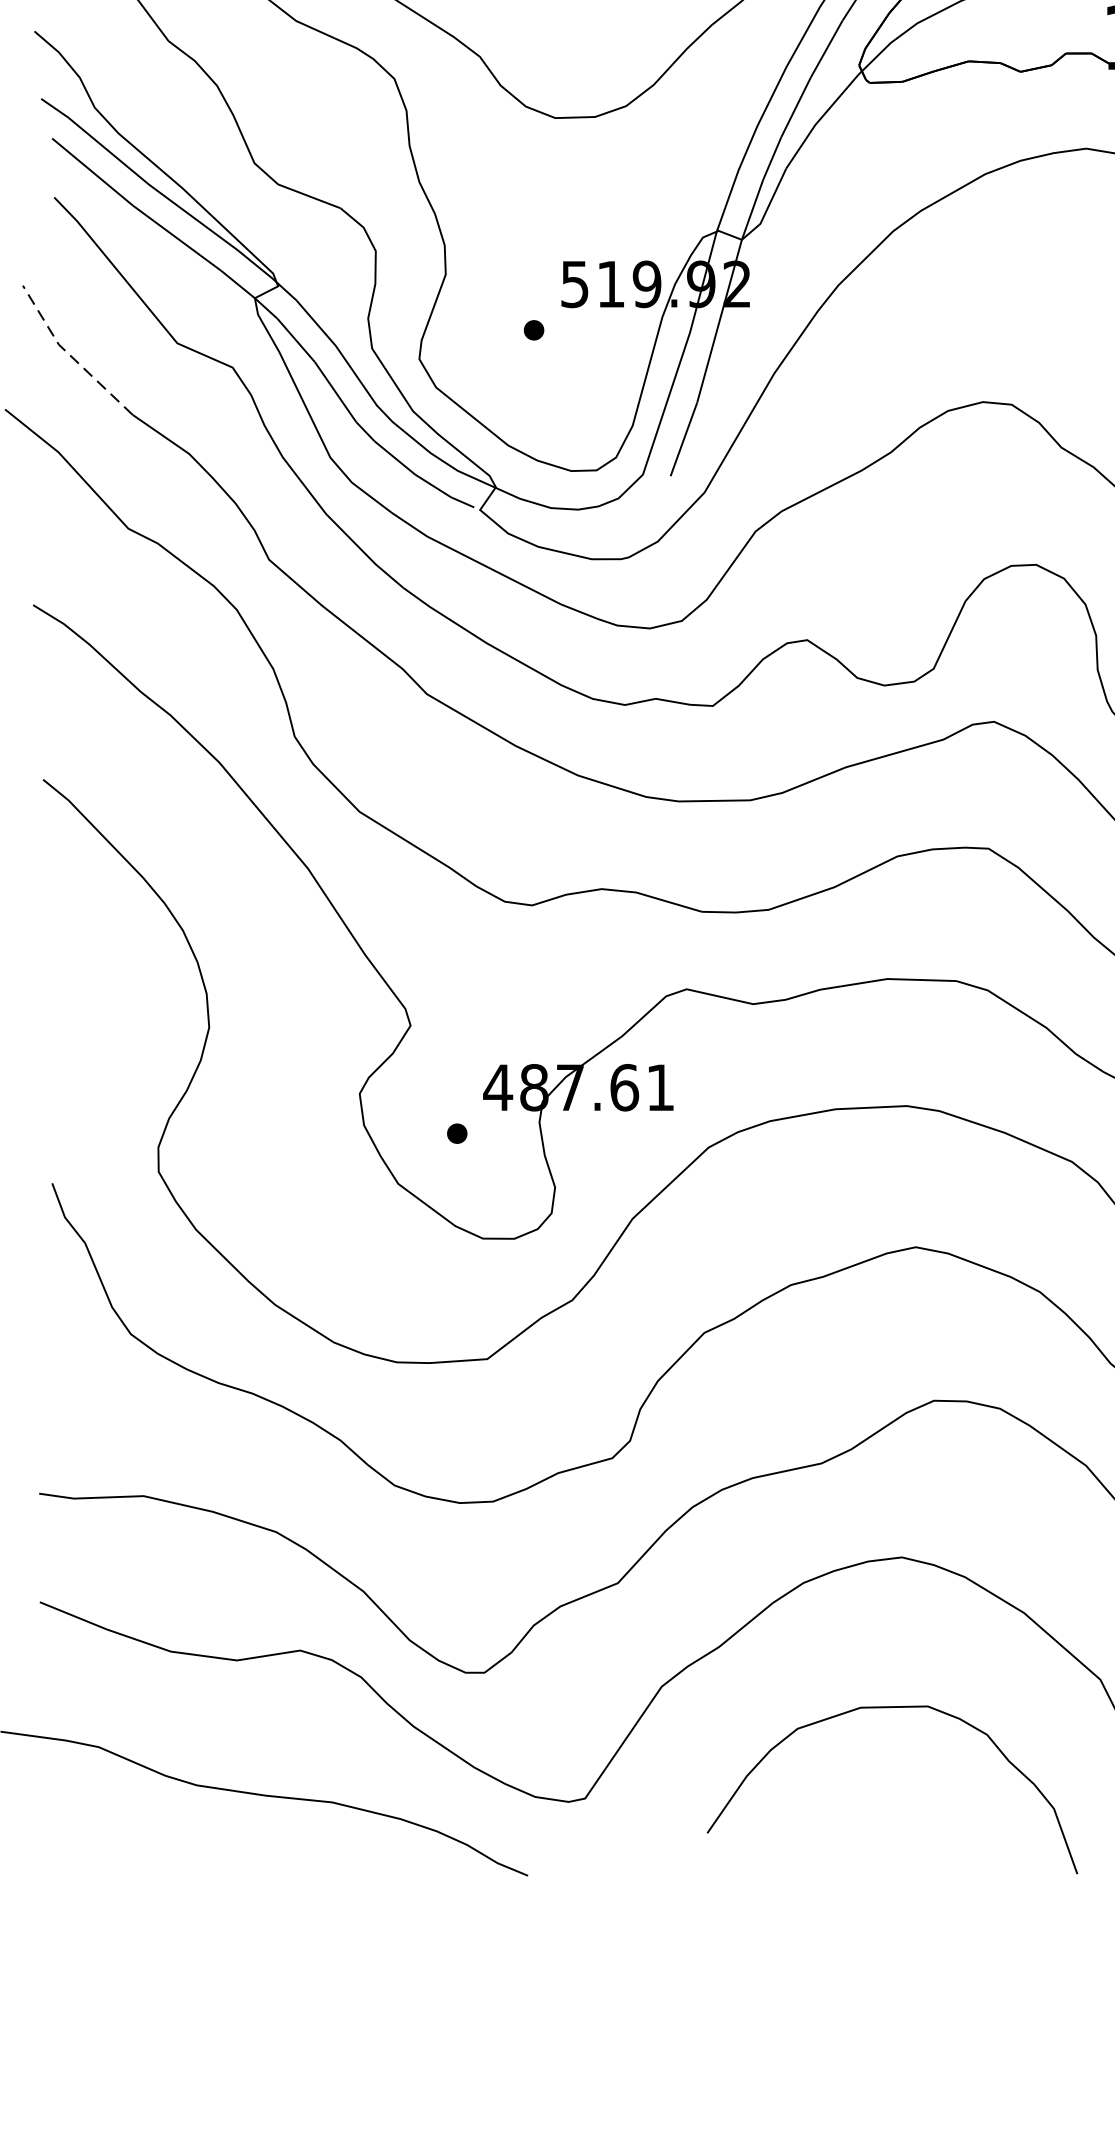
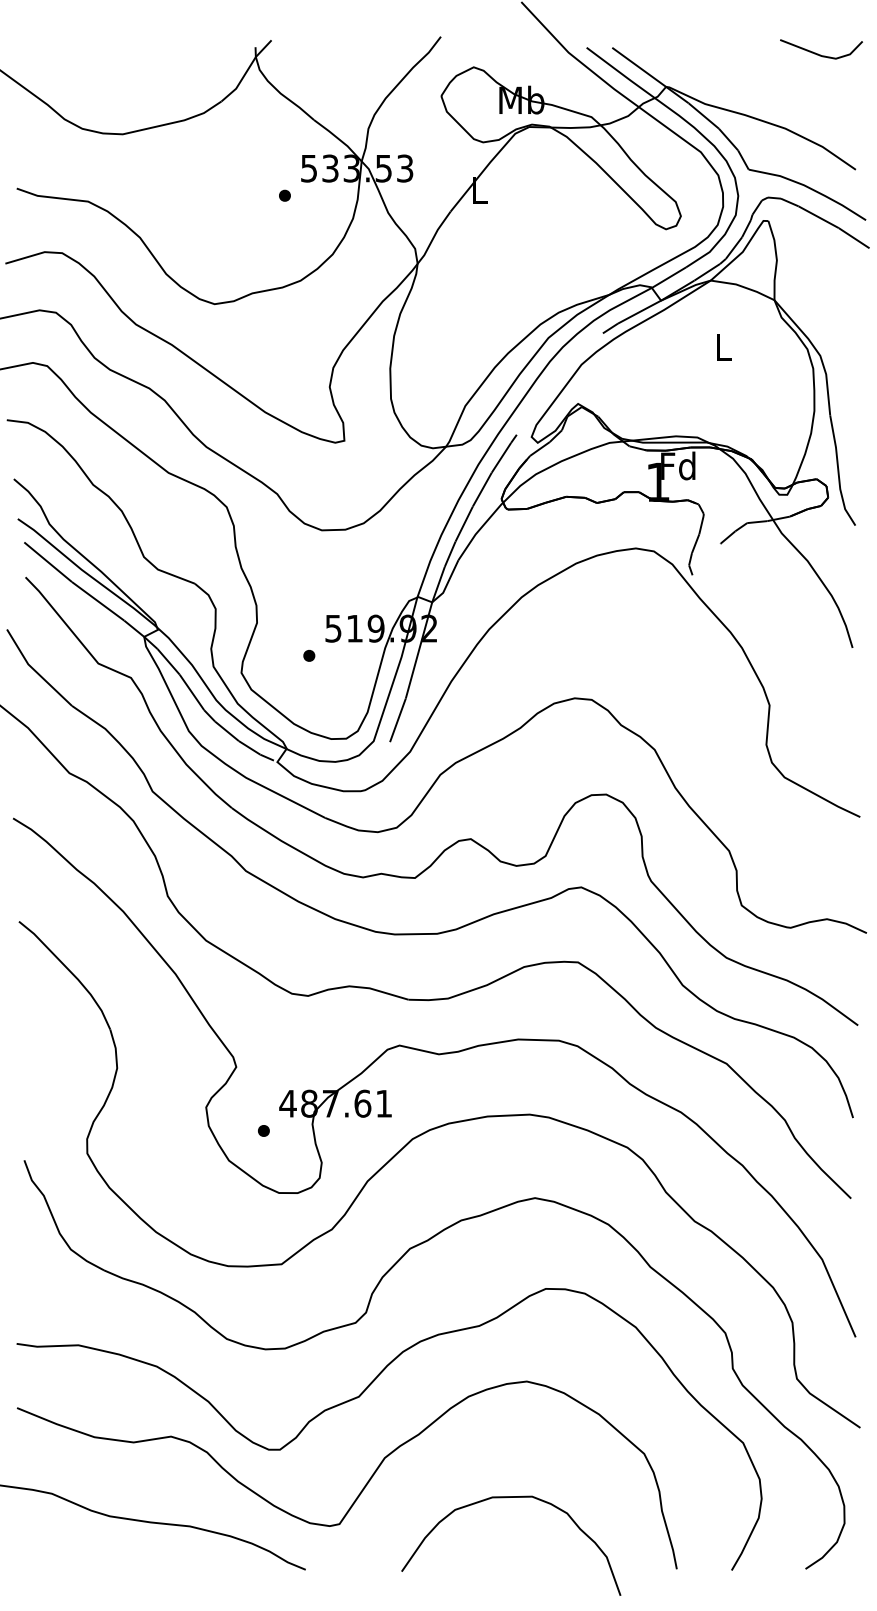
line: (69, 355) -> (34, 670), dashed -> solid
curve: (882, 1709) -> (505, 1498), moved

